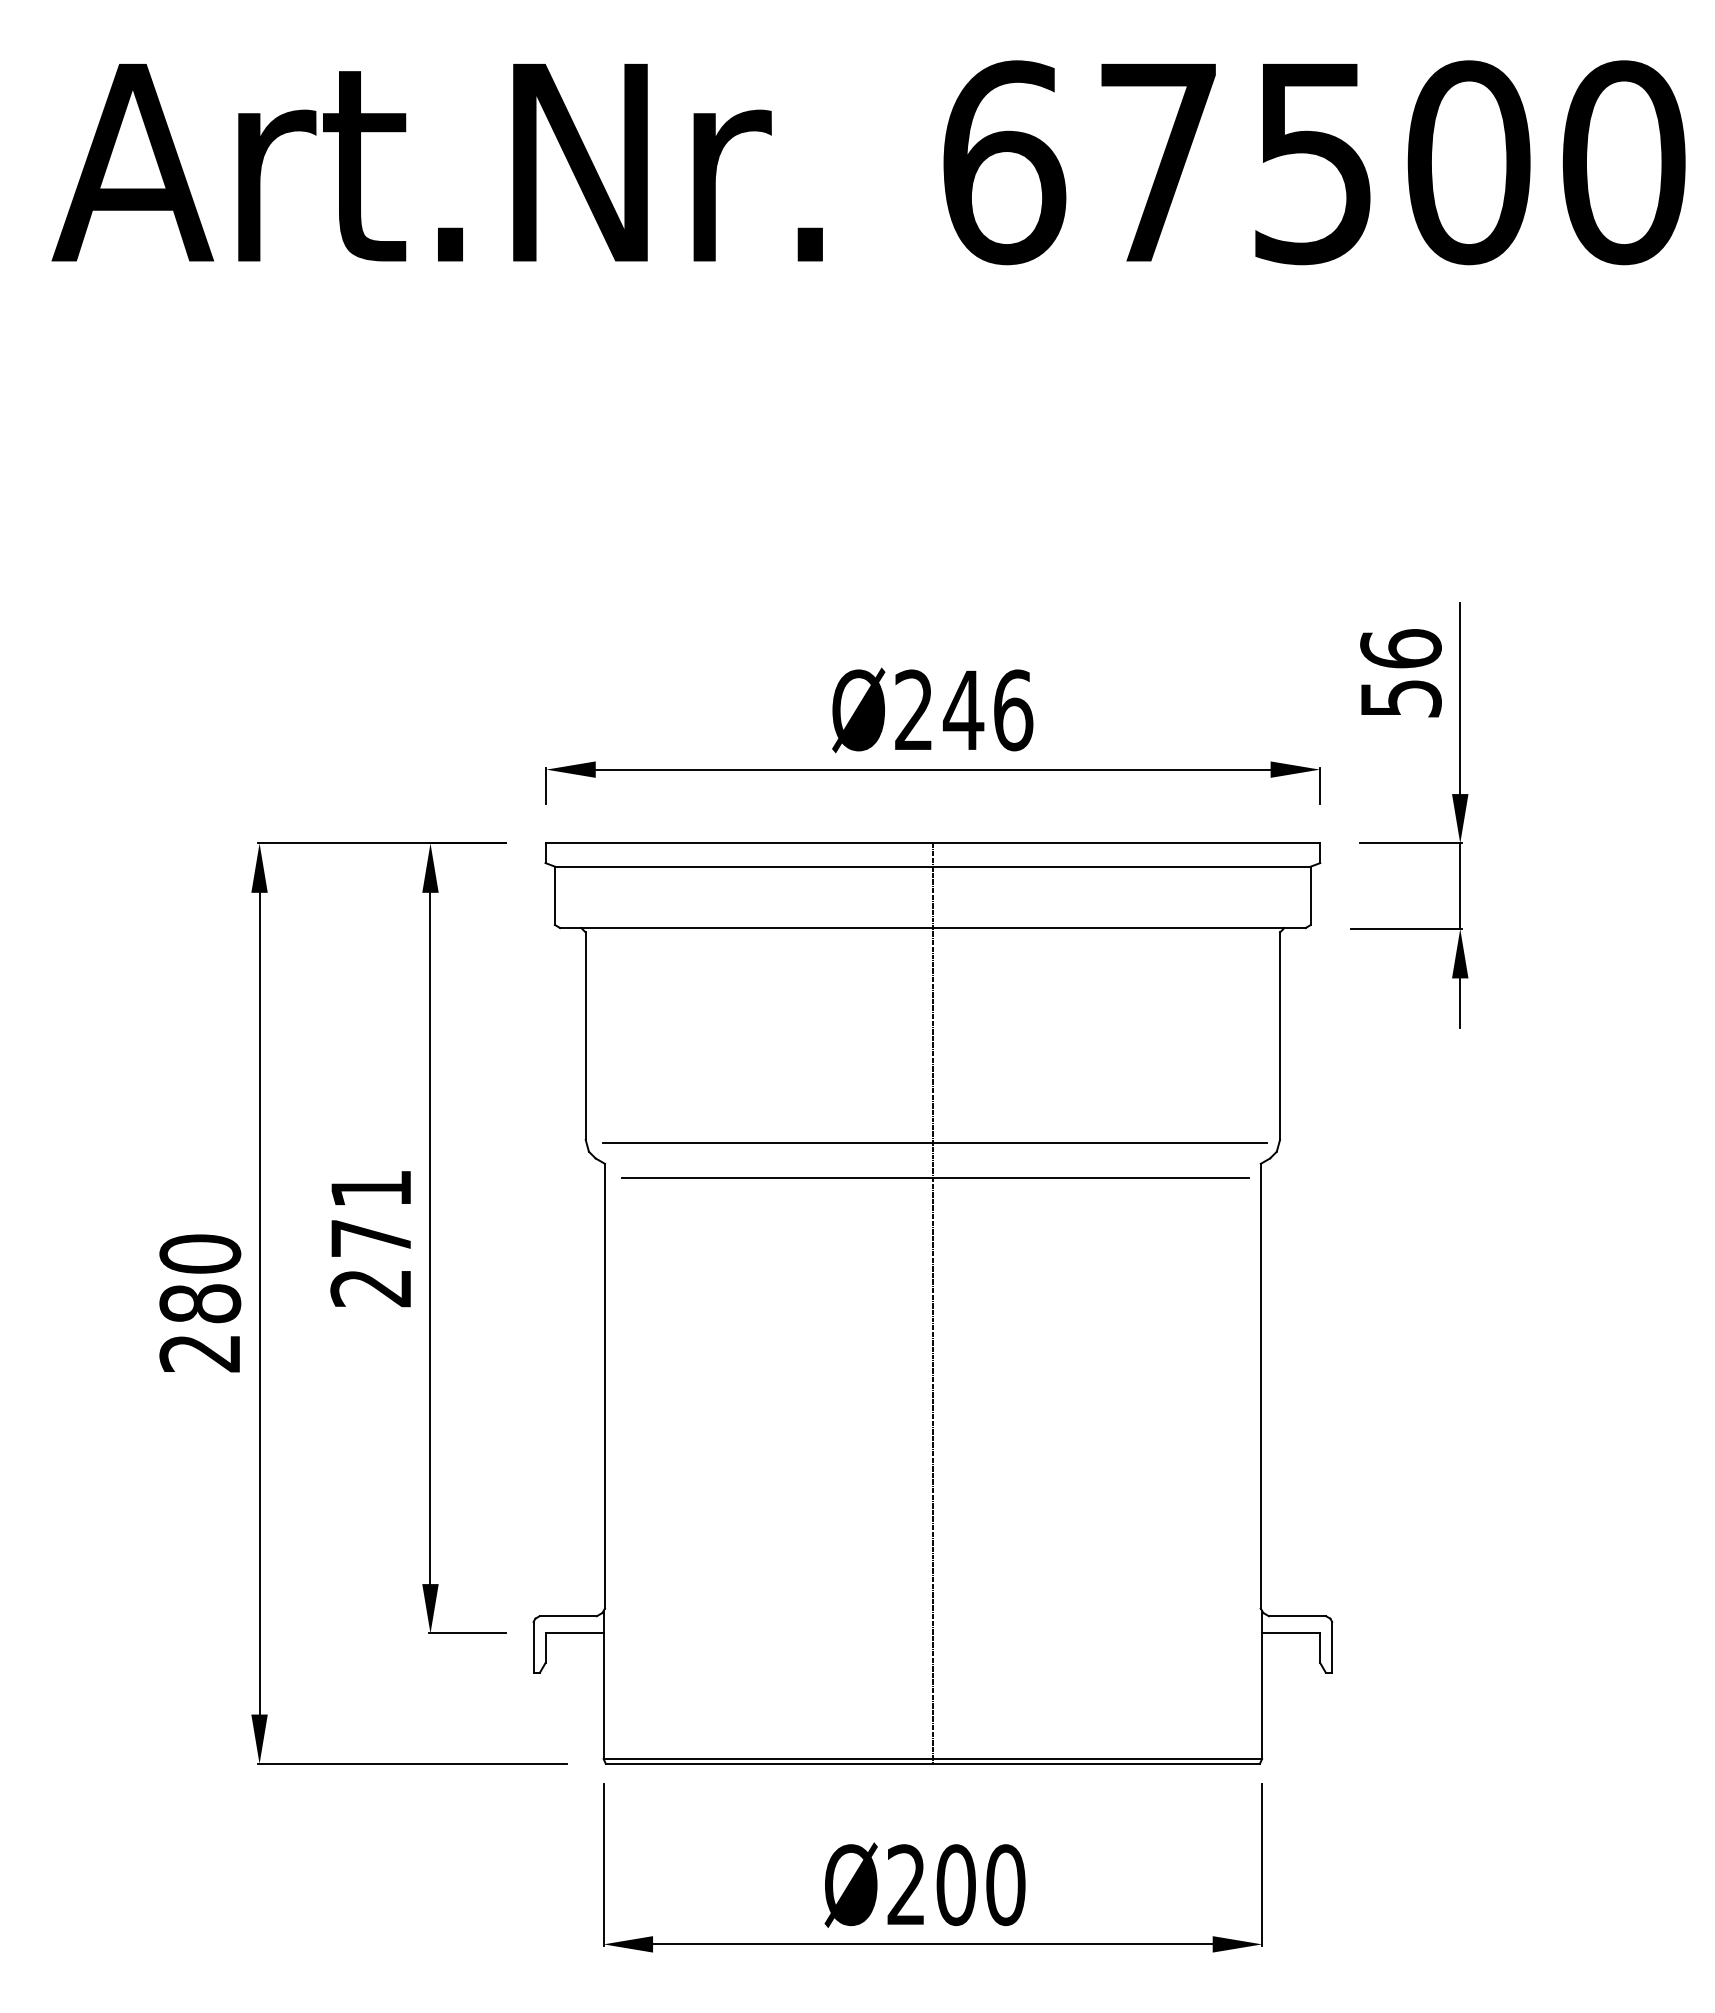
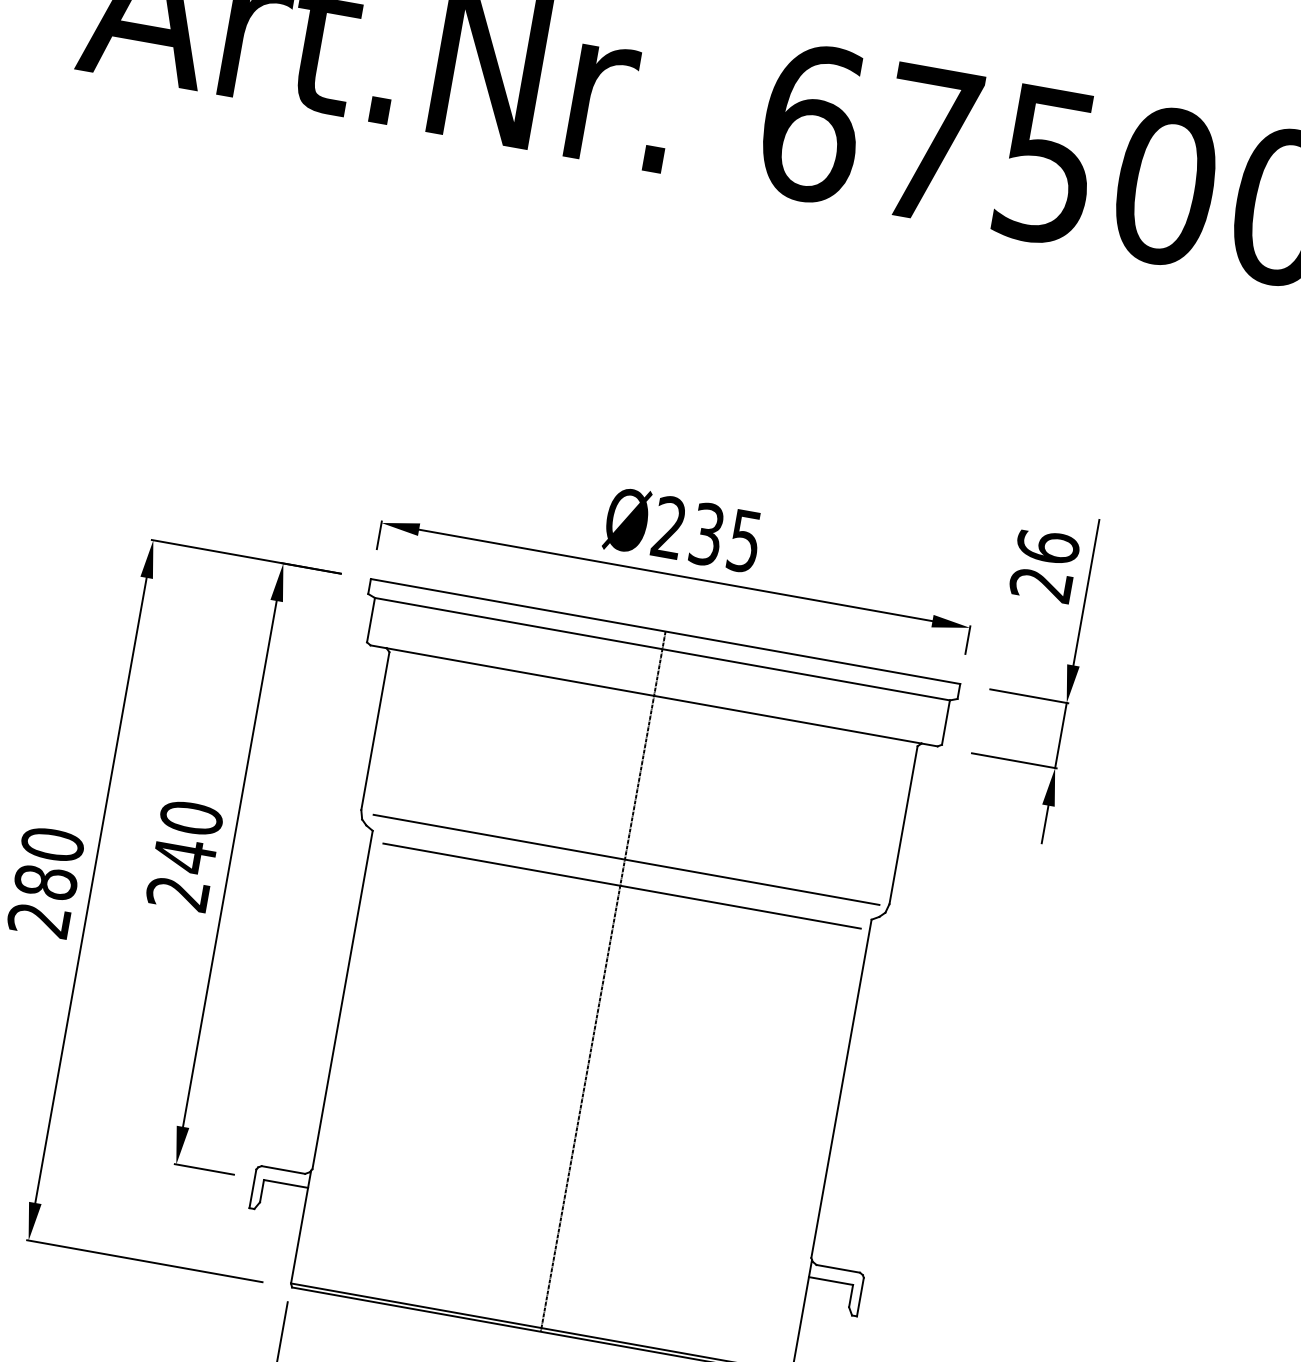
text: (1400, 698) -> (1040, 584), 56 -> 26
text: (987, 710) -> (725, 537), Ø246 -> Ø235
text: (371, 1214) -> (188, 837), 271 -> 240

